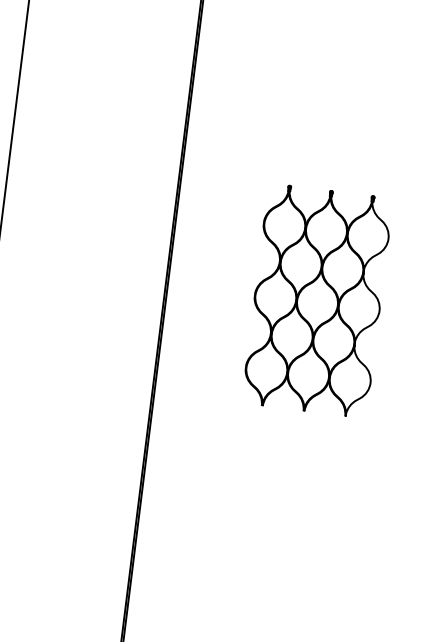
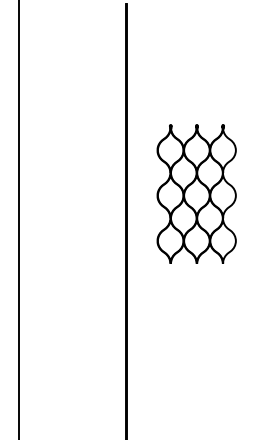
part: (317, 299) -> (196, 193), moved

